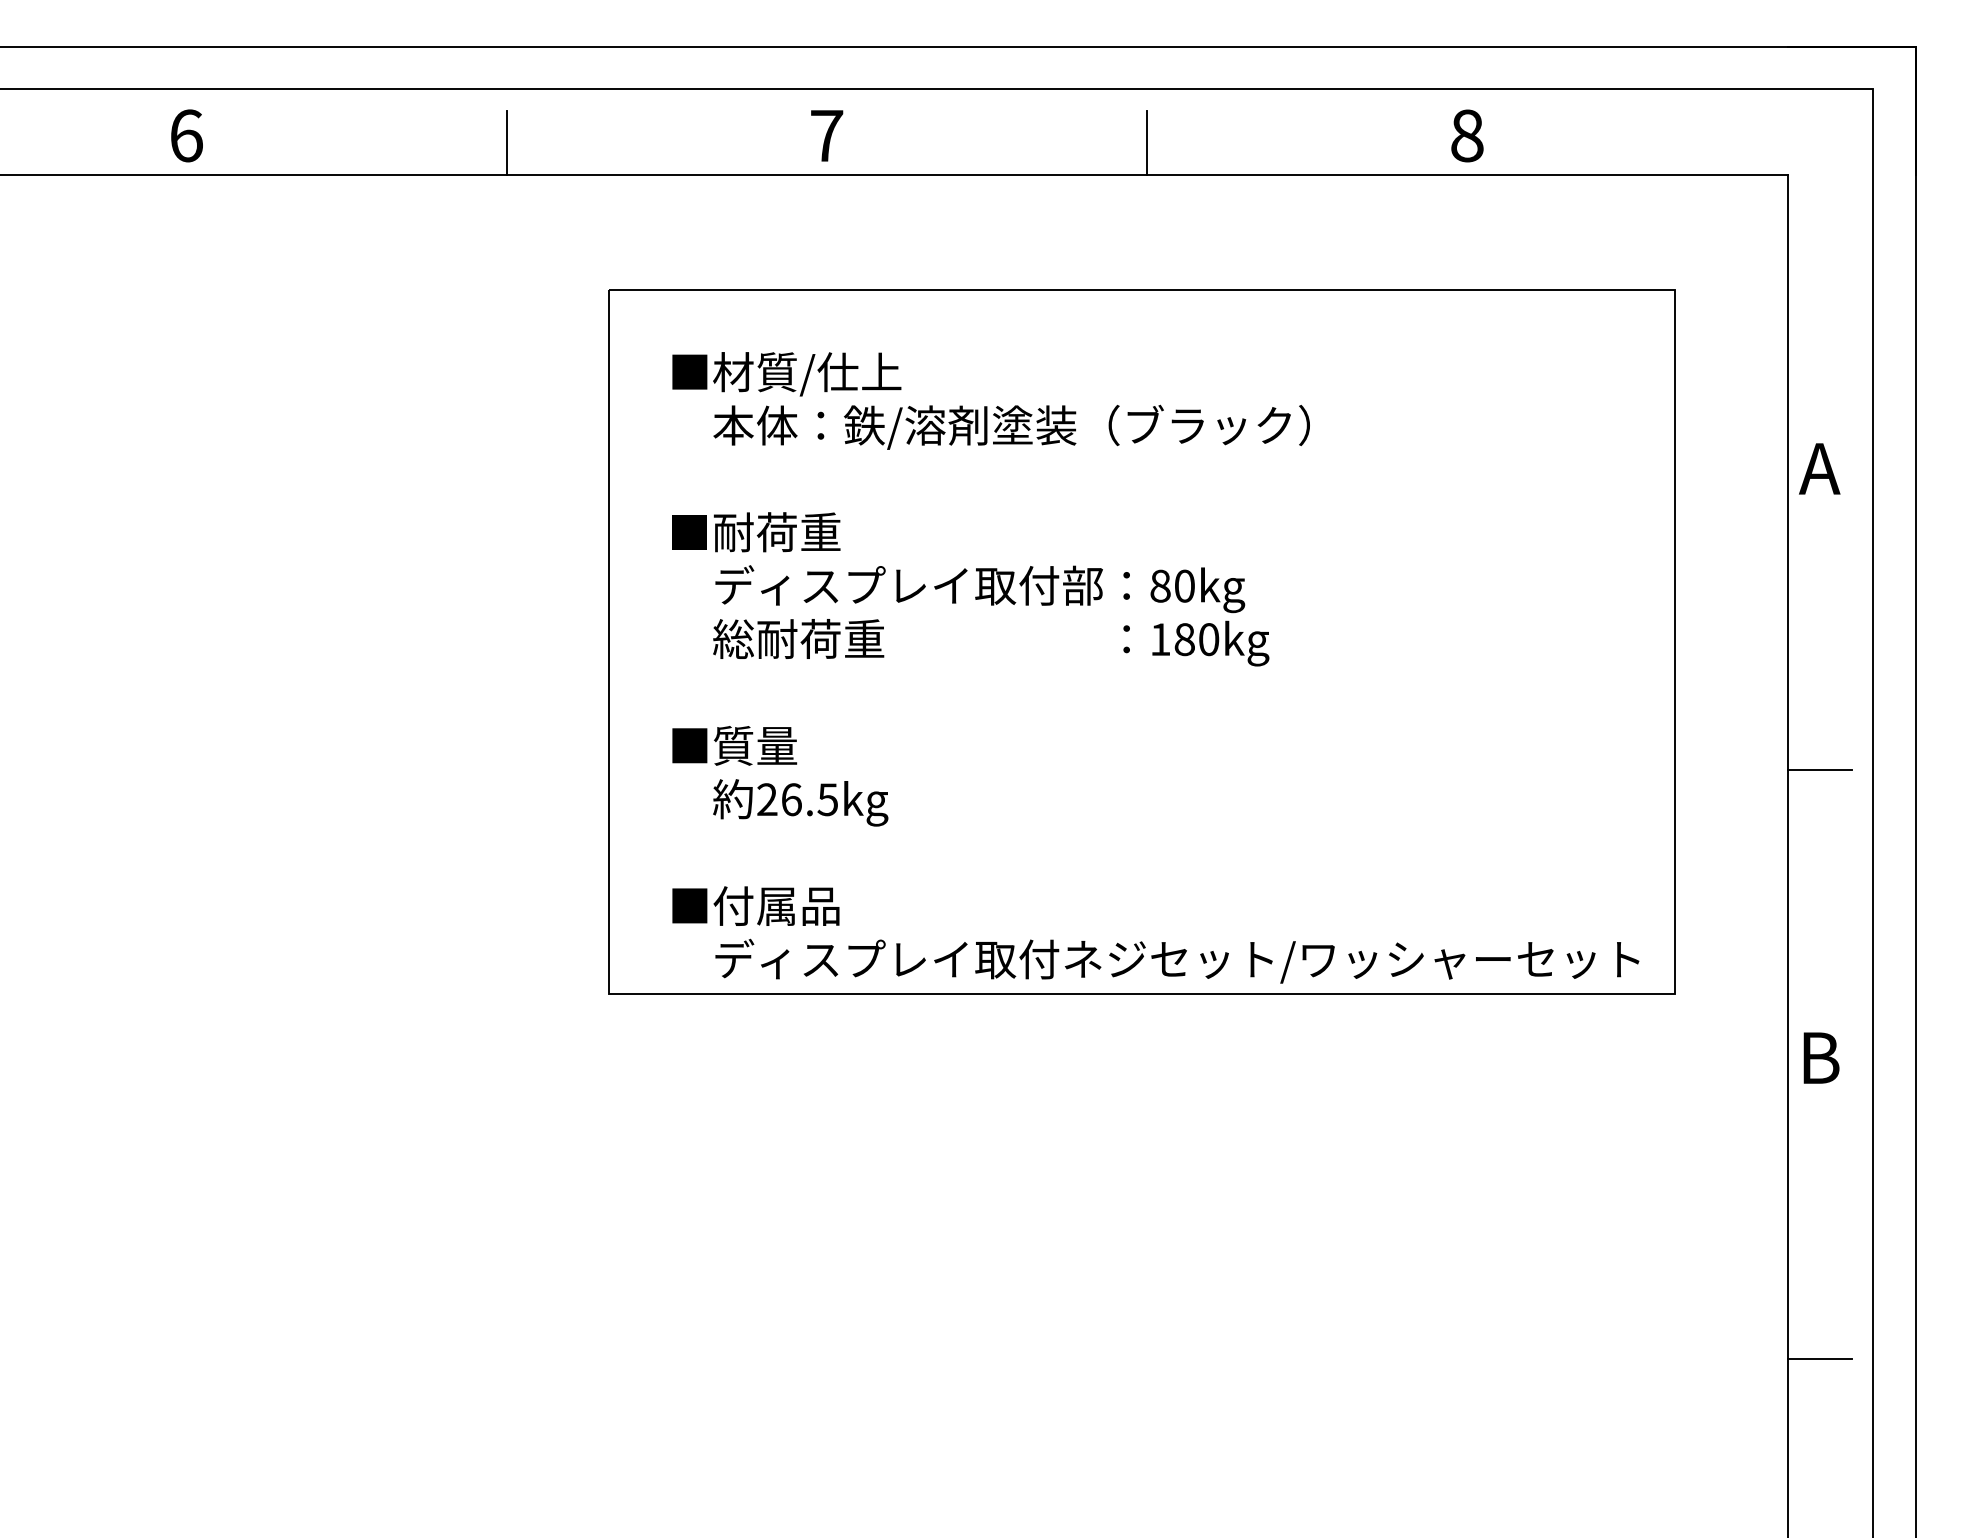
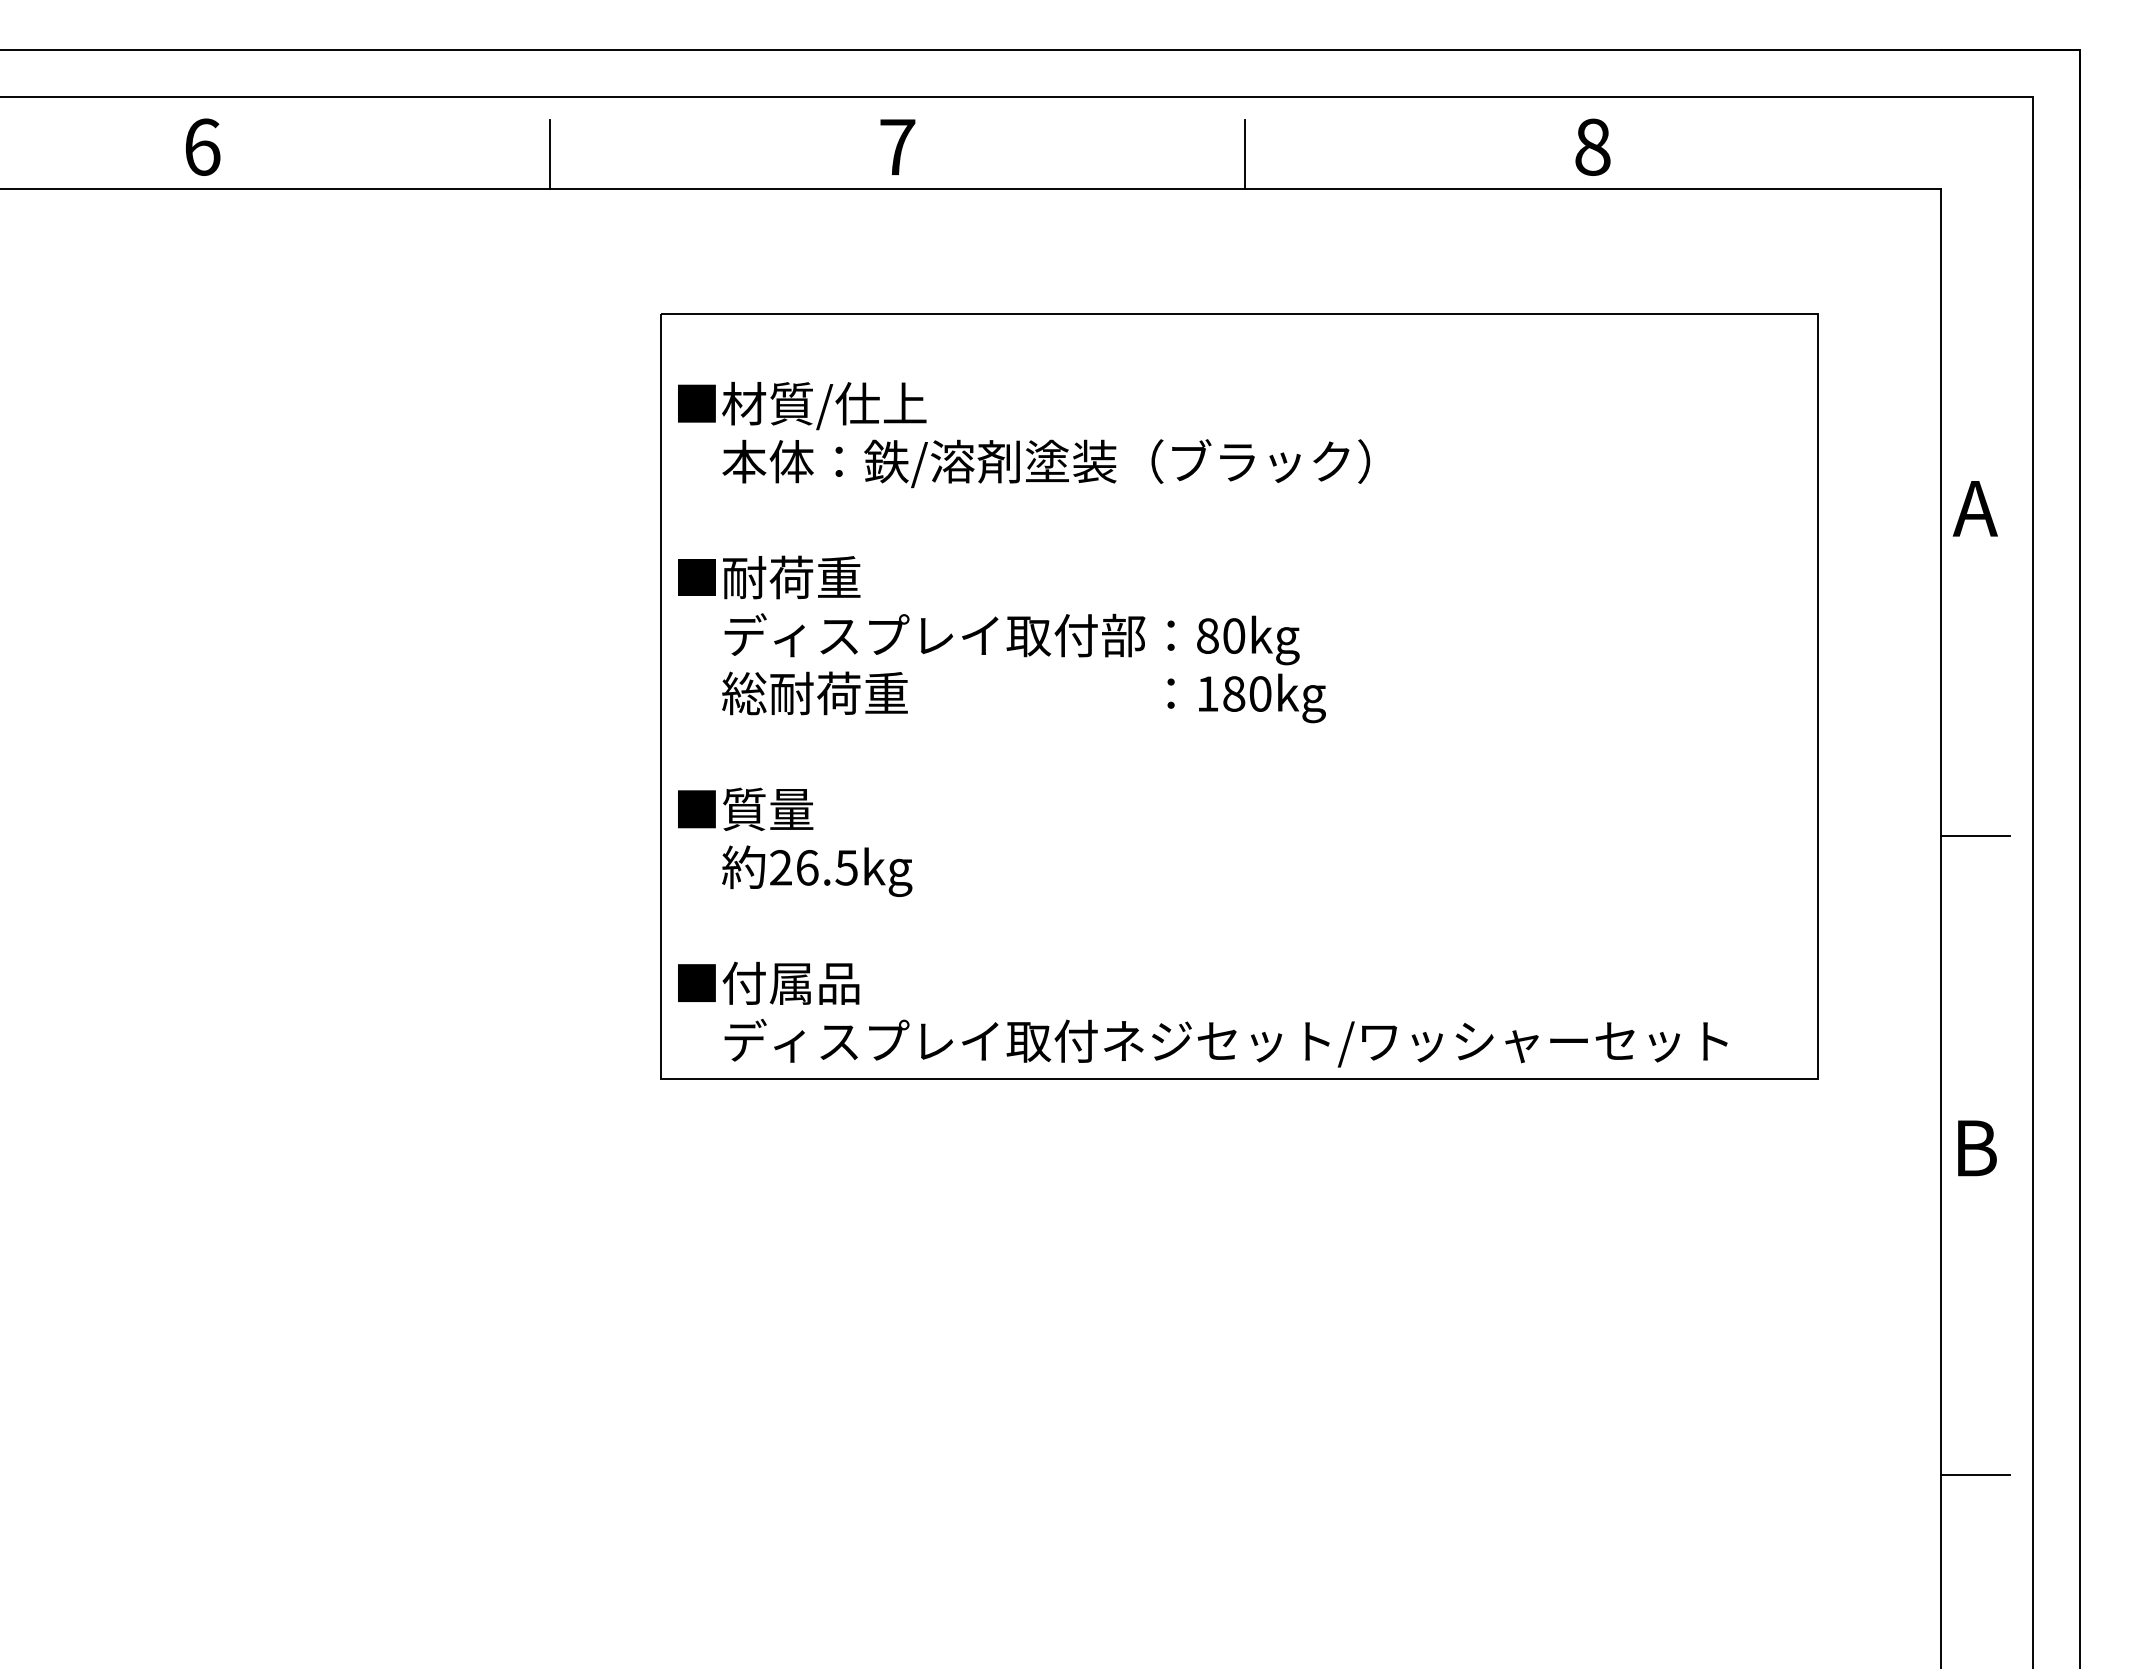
text: (1155, 667) -> (1202, 724), moved

